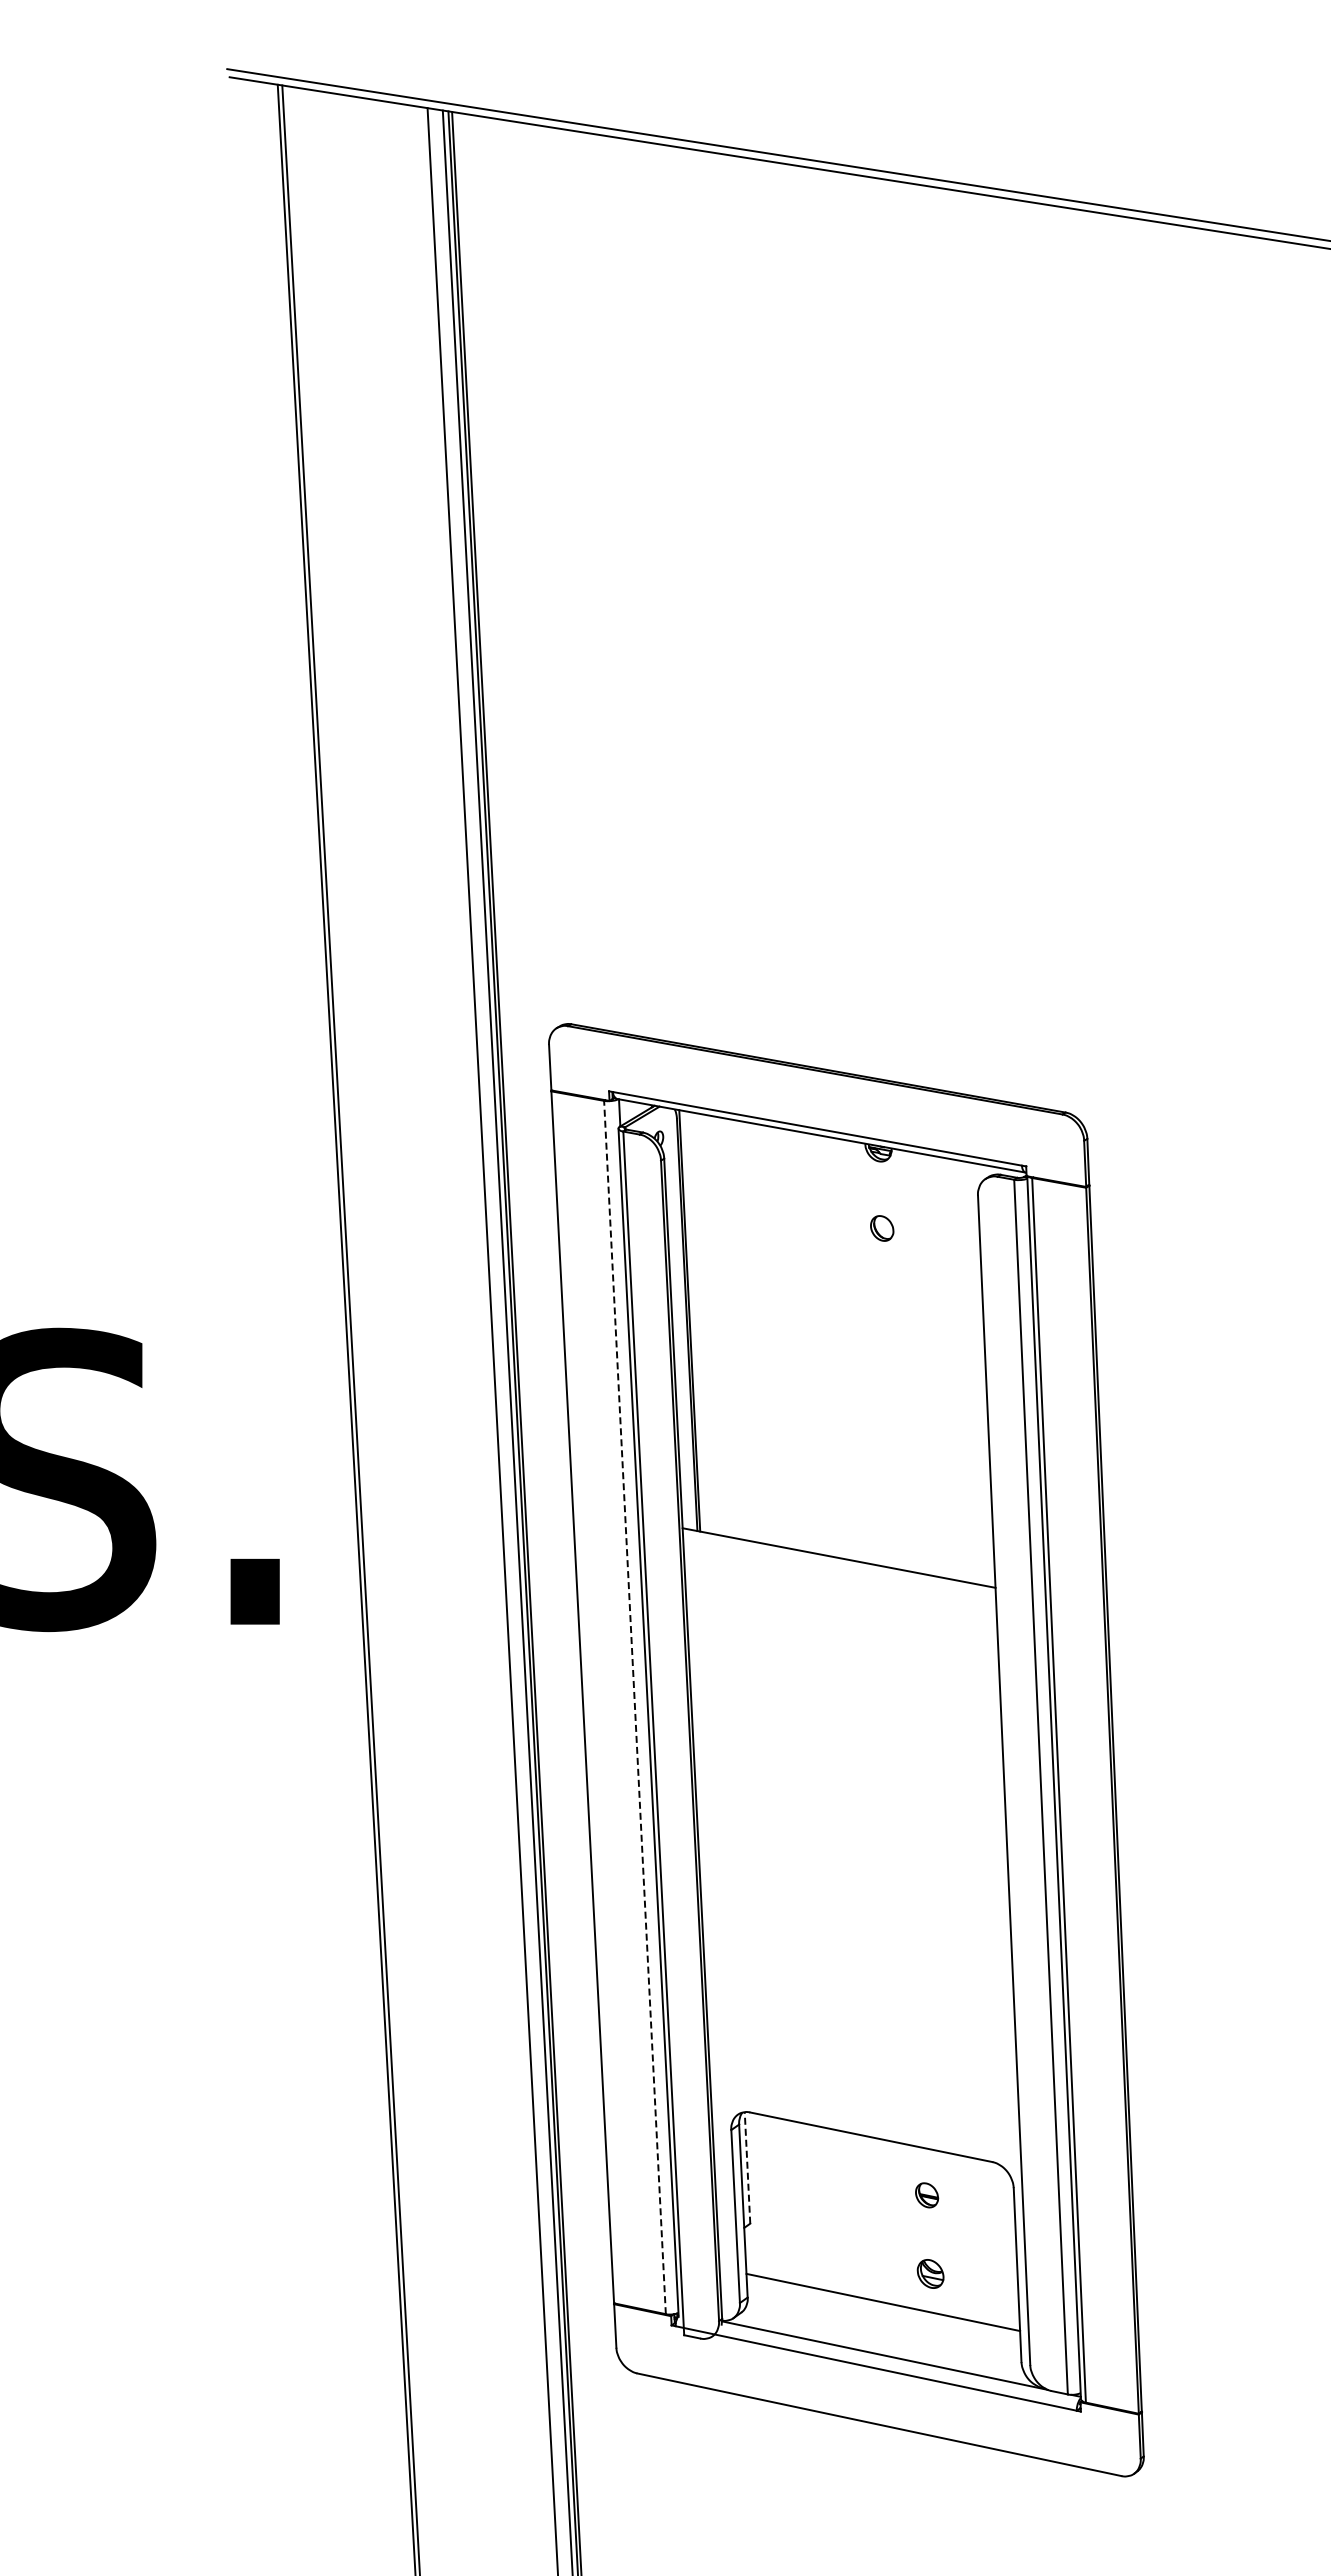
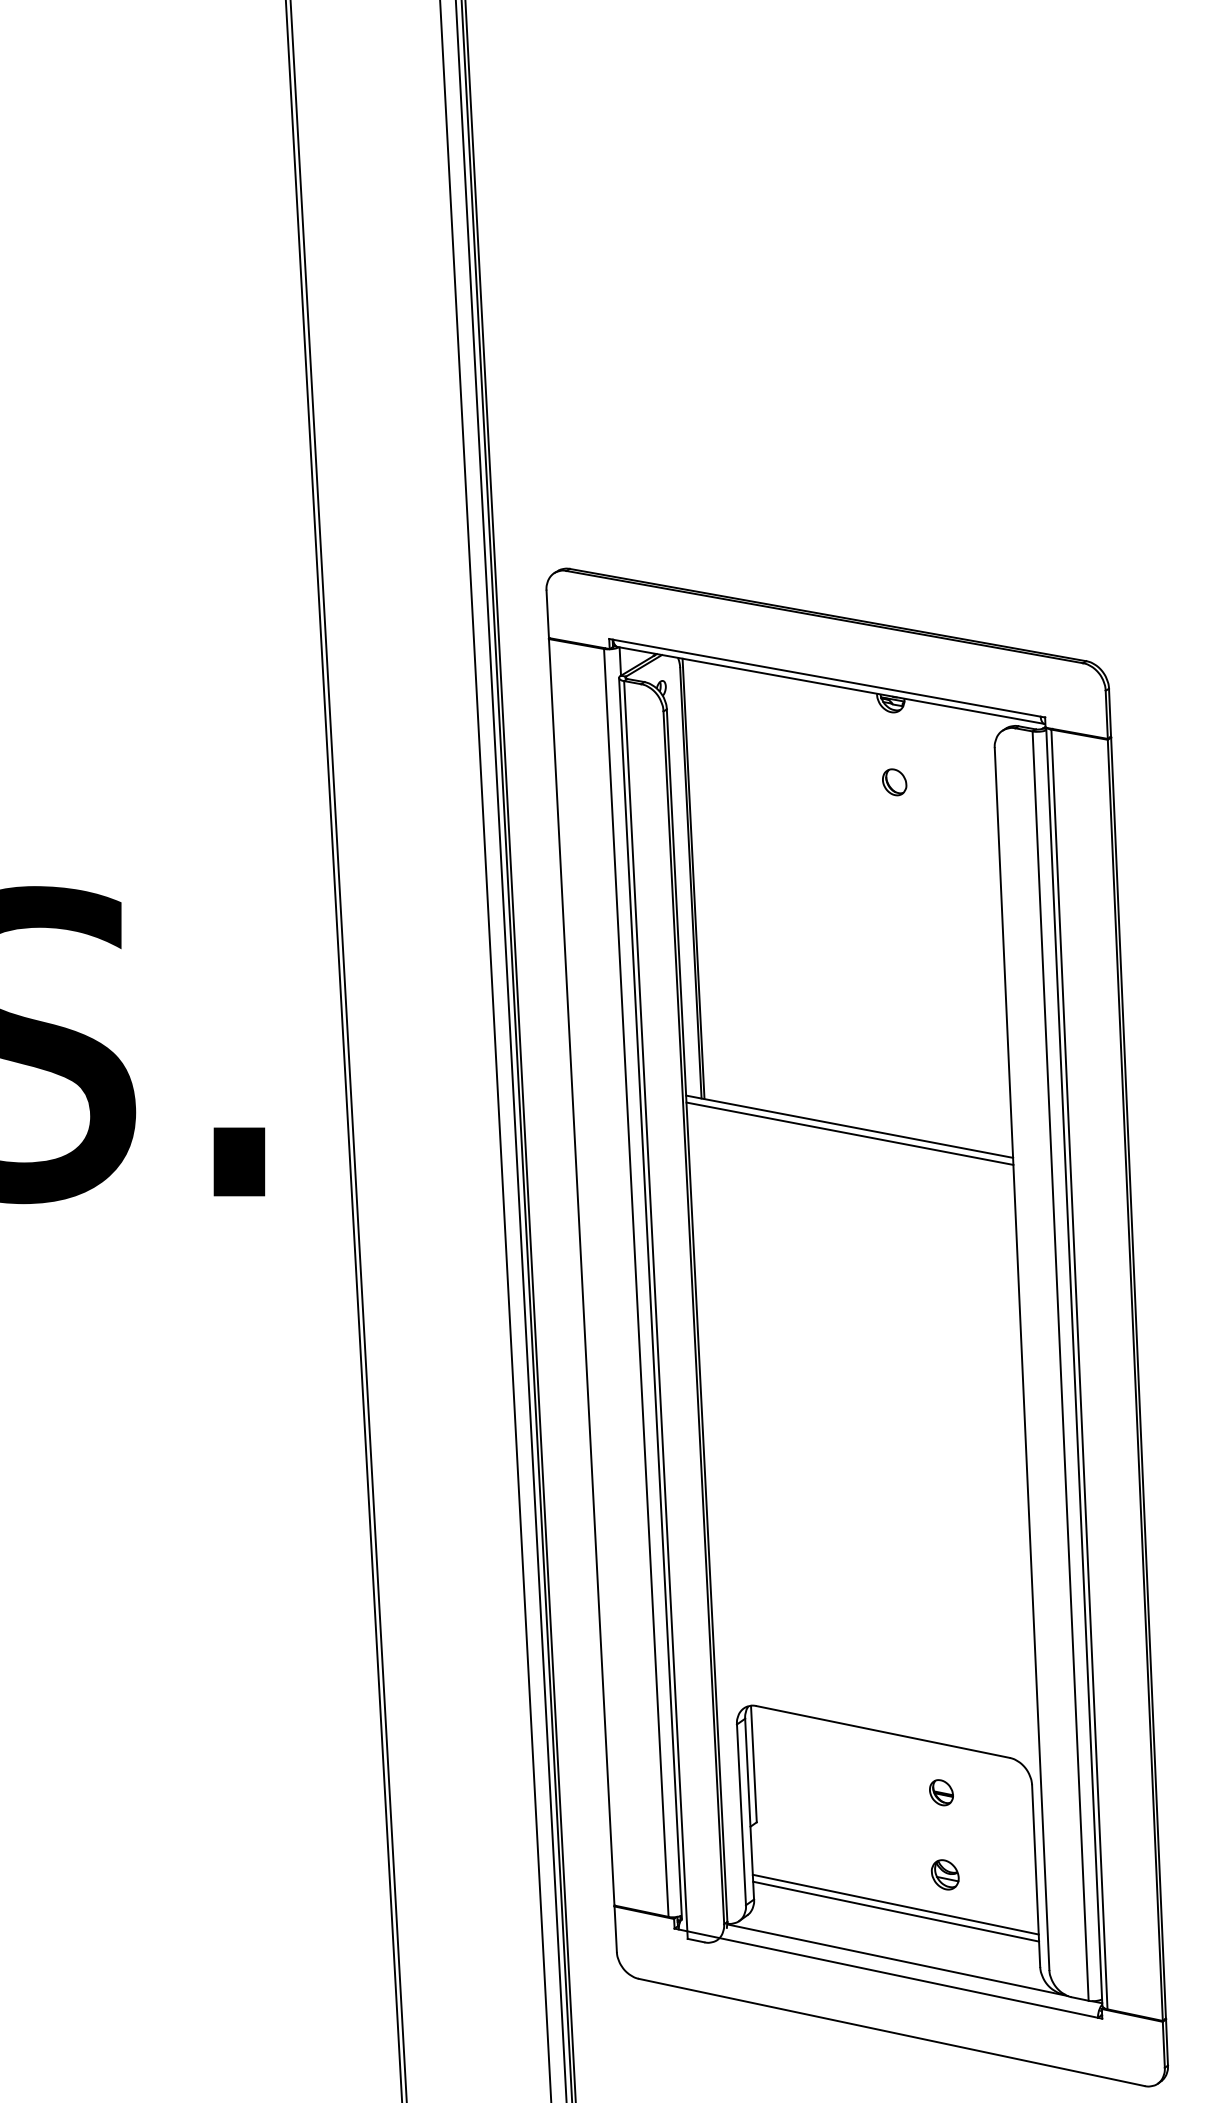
line: (839, 1564) -> (850, 1133), added
line: (634, 1707) -> (635, 1282), dashed -> solid
line: (747, 2167) -> (753, 1763), dashed -> solid
line: (883, 2308) -> (896, 1910), added

